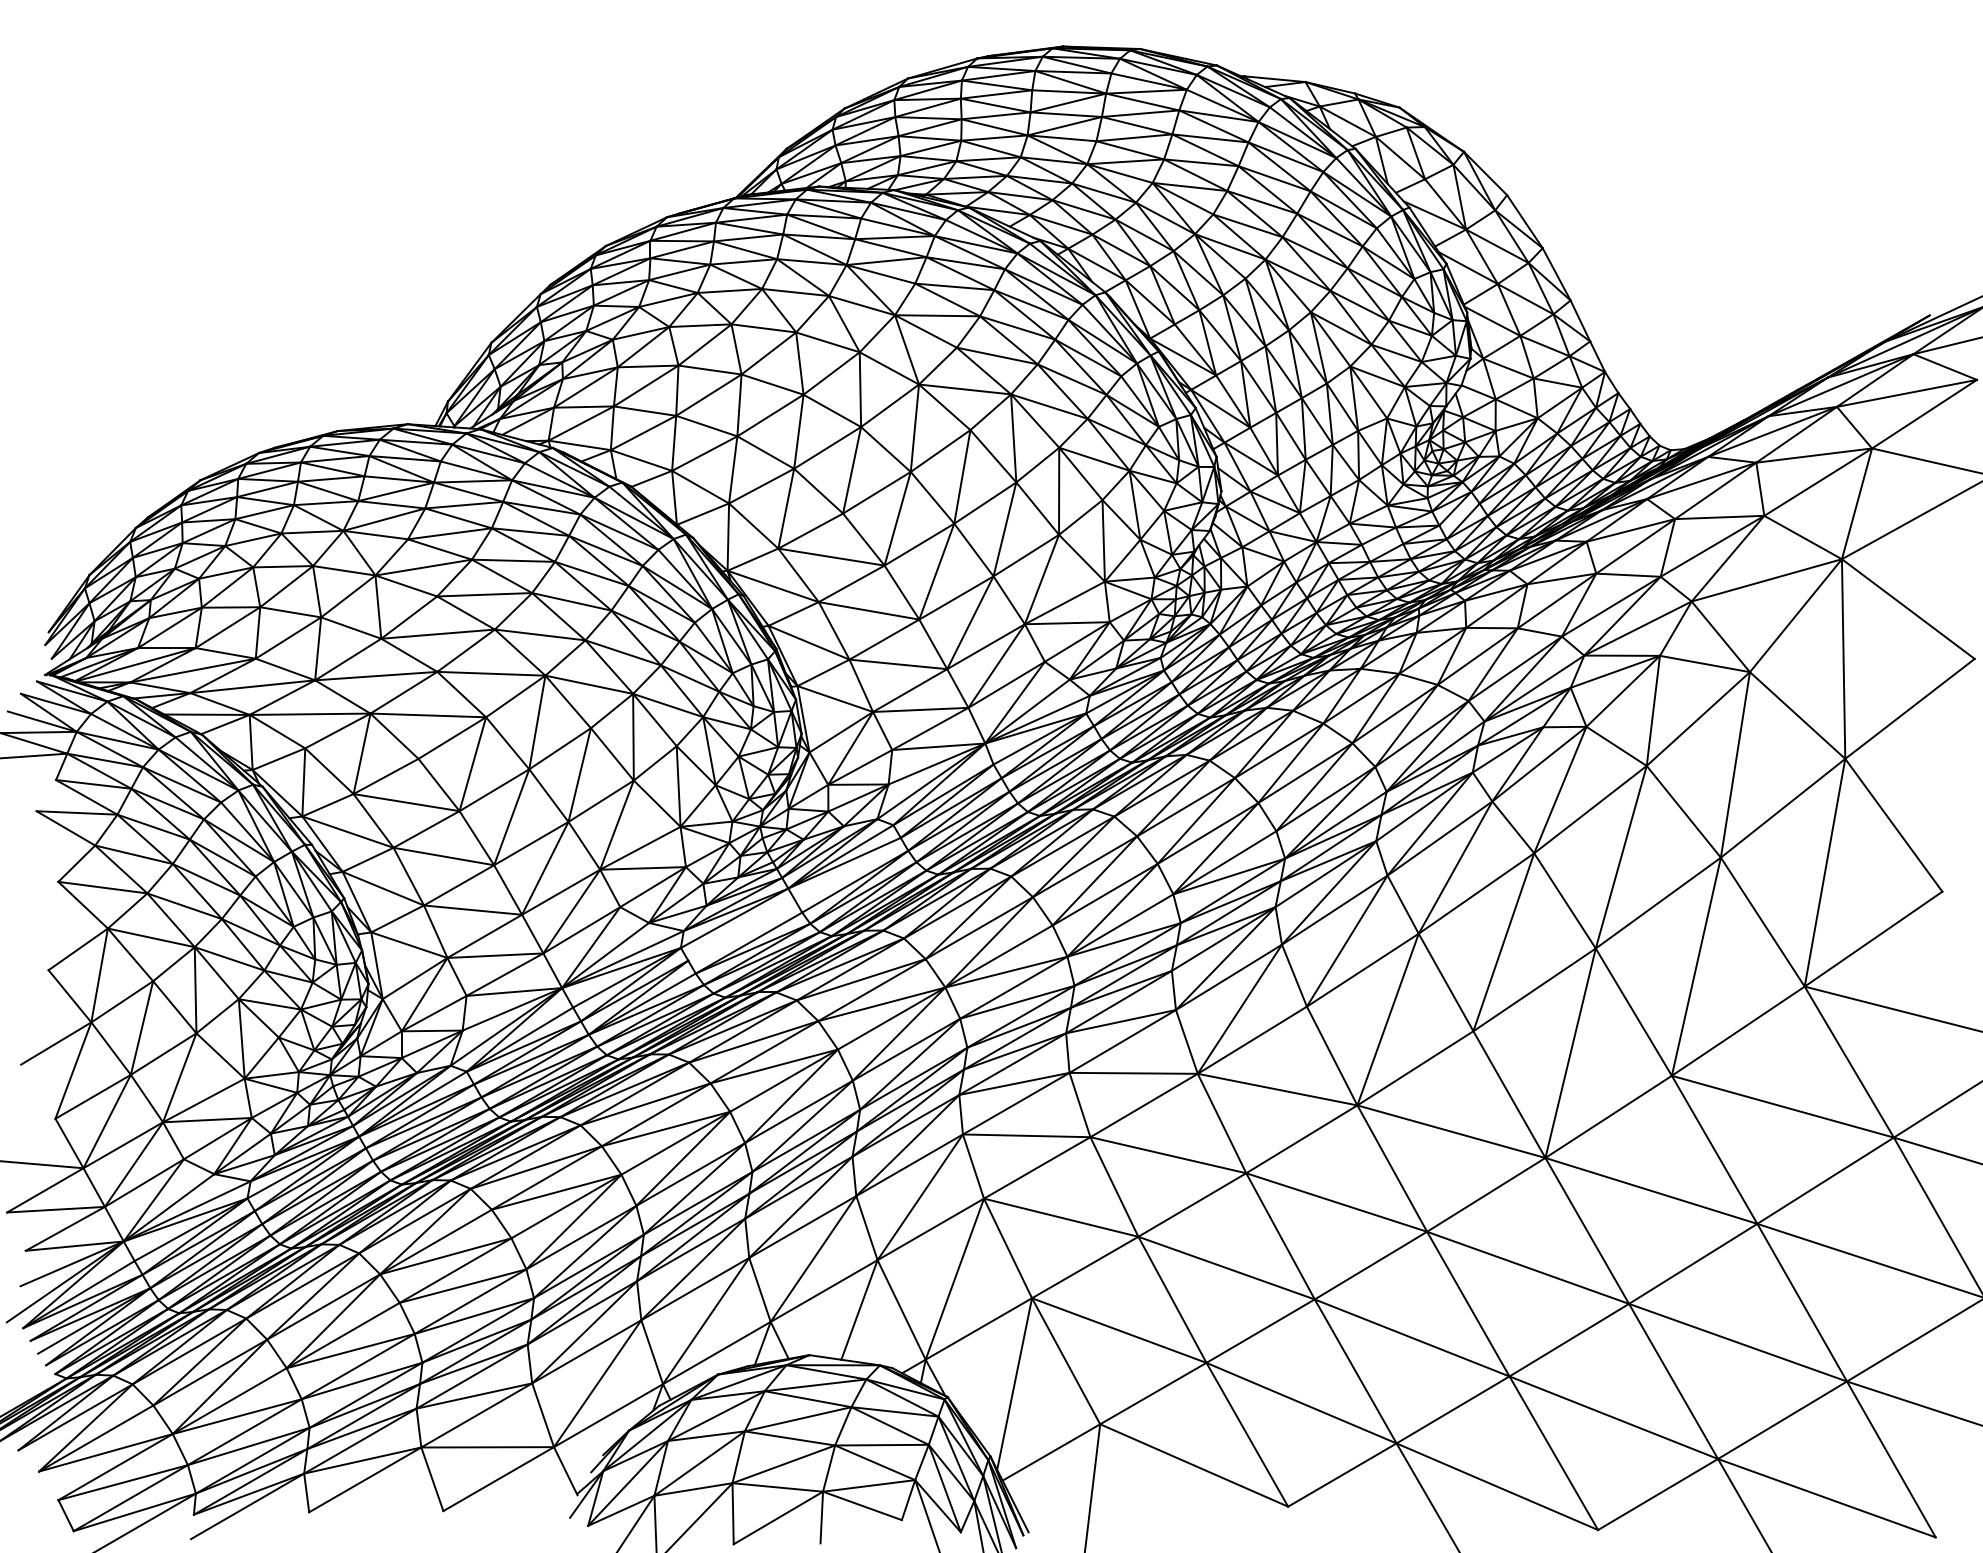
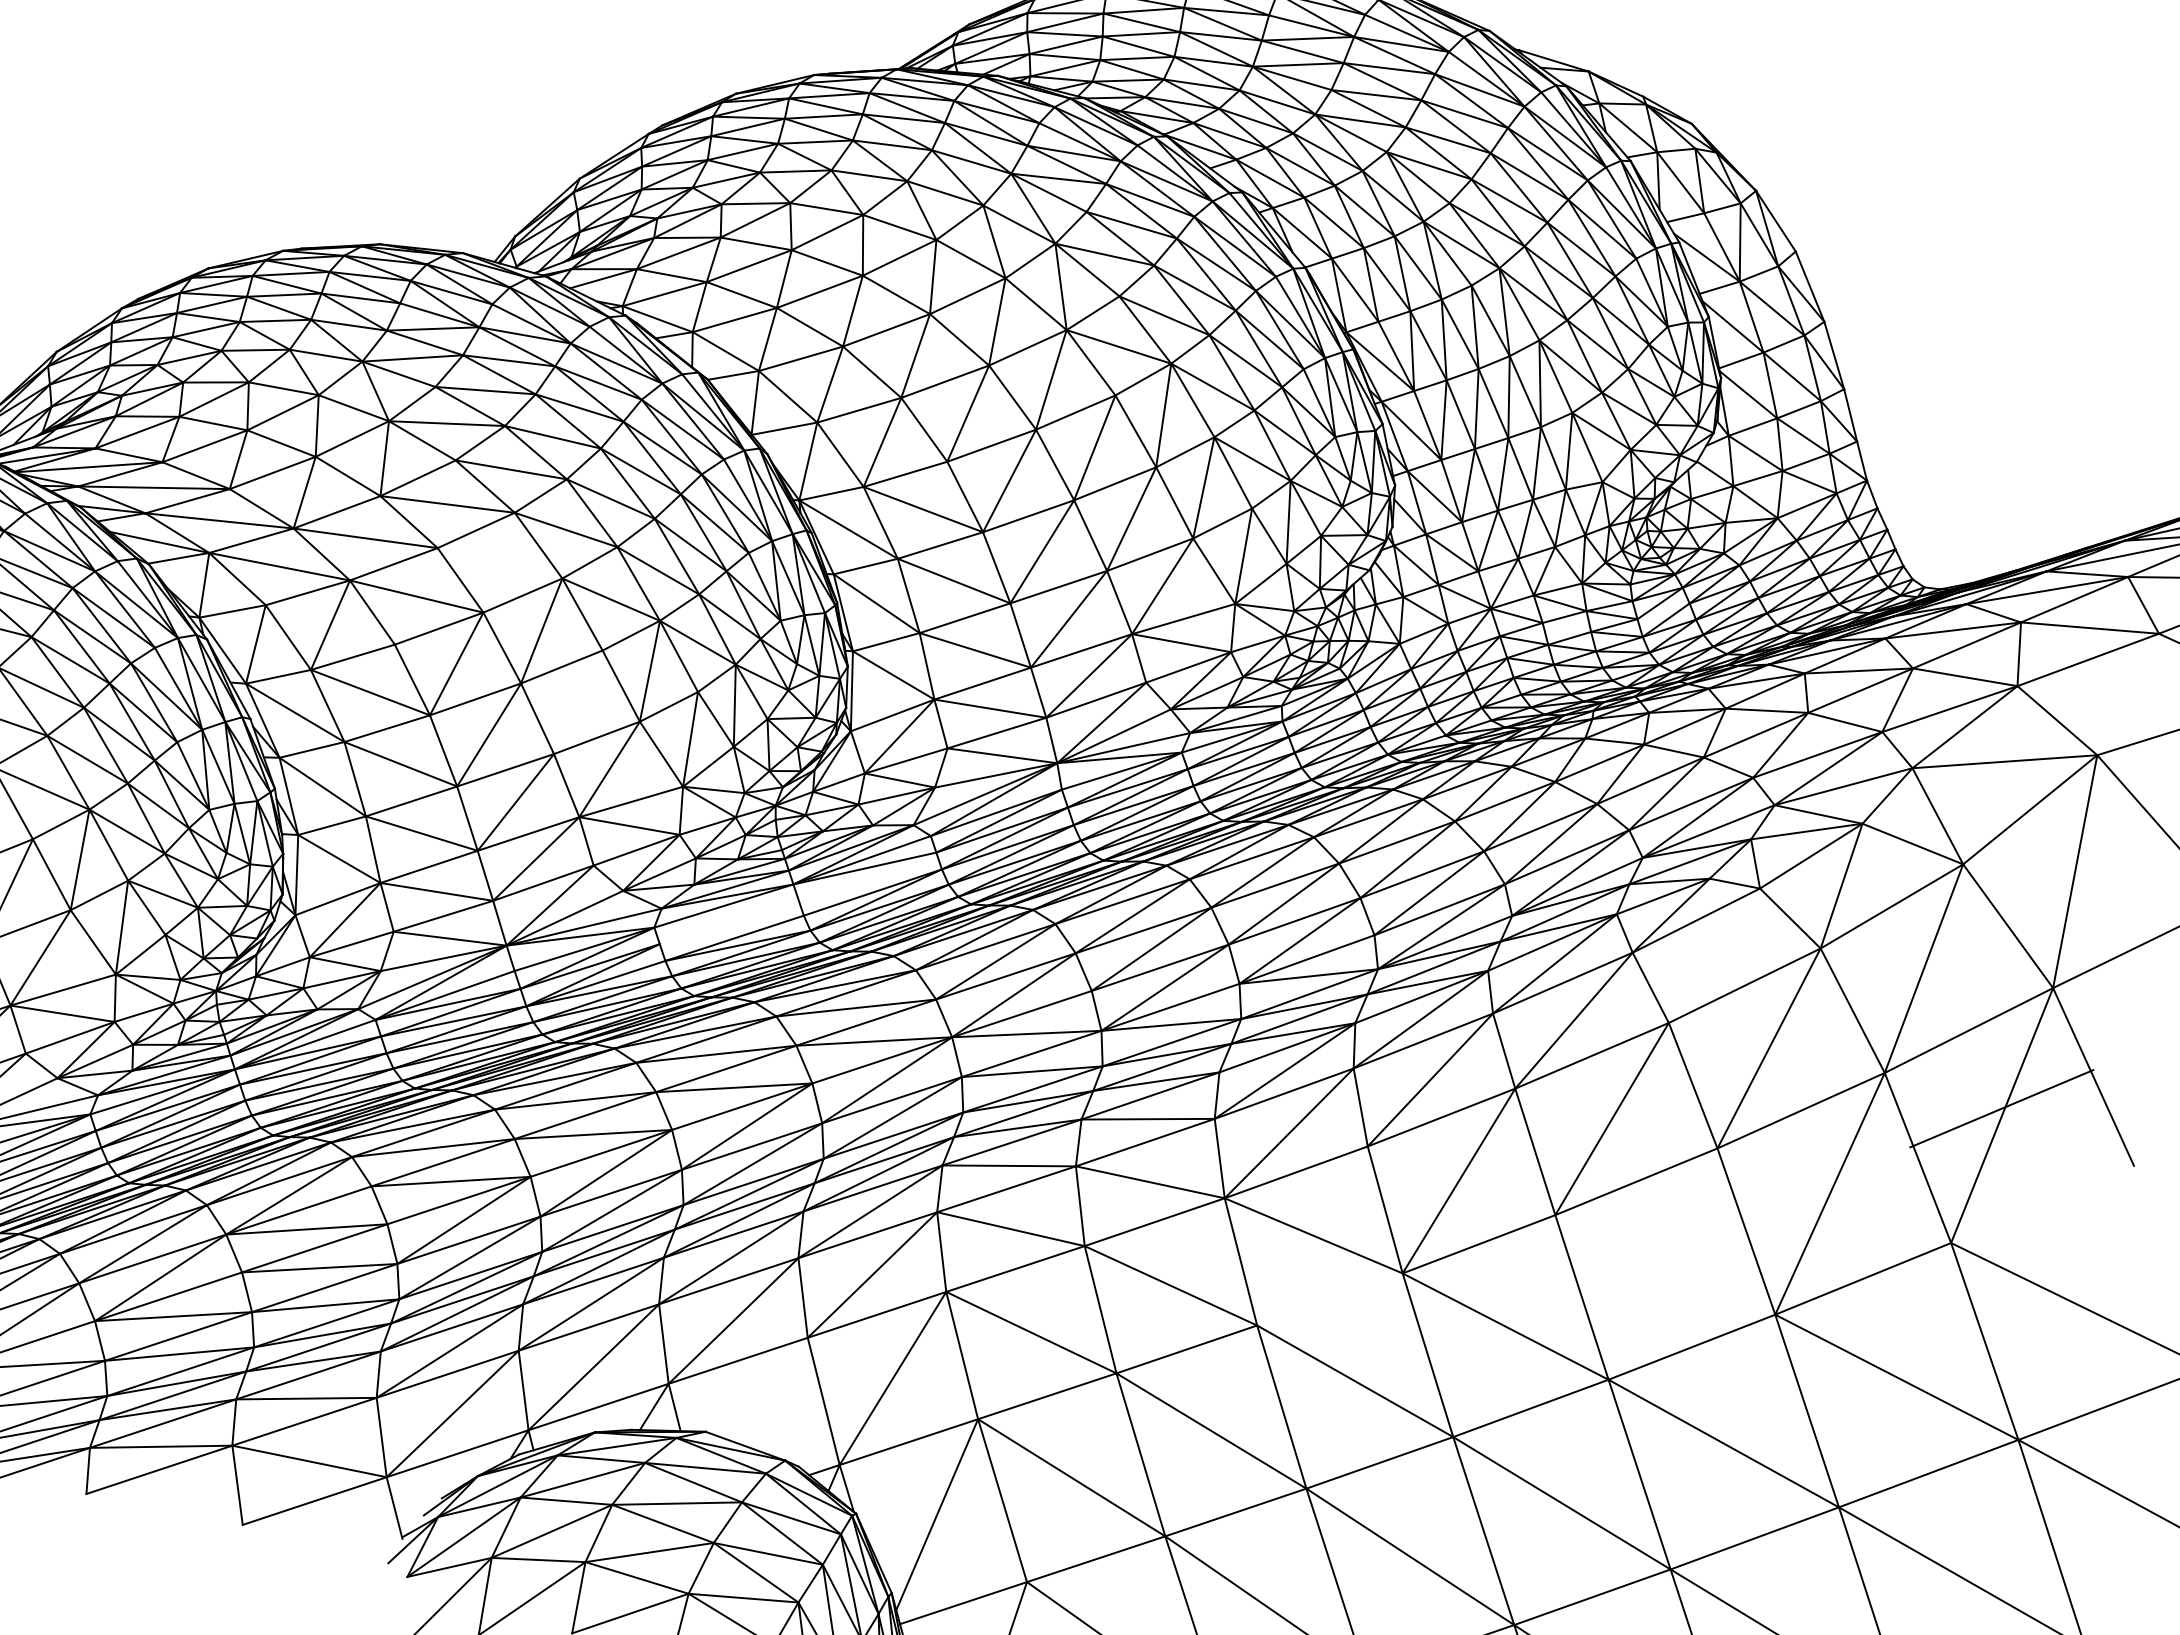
line: (1856, 503) -> (2127, 693), removed
line: (491, 673) -> (500, 563), removed
line: (579, 774) -> (578, 701), removed
line: (1560, 789) -> (1714, 955), removed
line: (1873, 938) -> (2001, 1107), moved
line: (1570, 1052) -> (1663, 1263), removed
line: (1301, 1139) -> (1329, 1299), removed
line: (859, 1309) -> (774, 1390), removed

